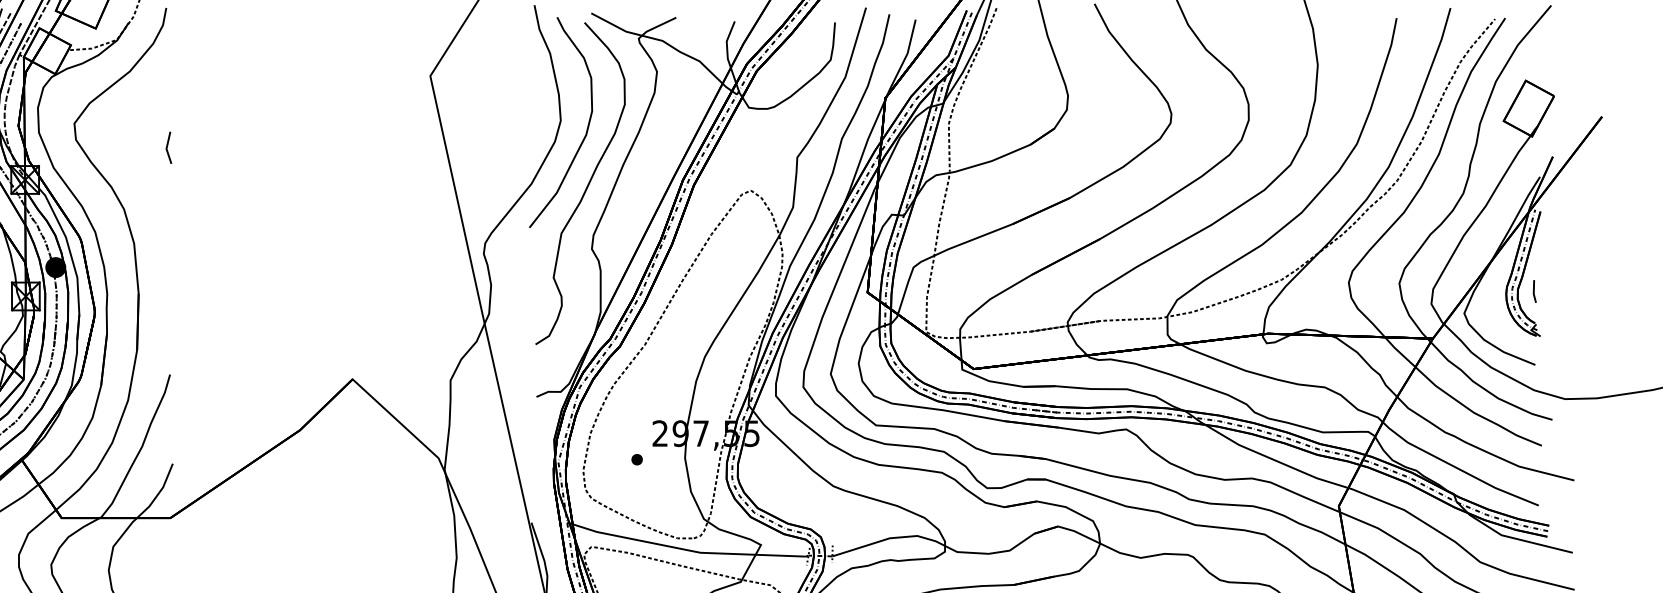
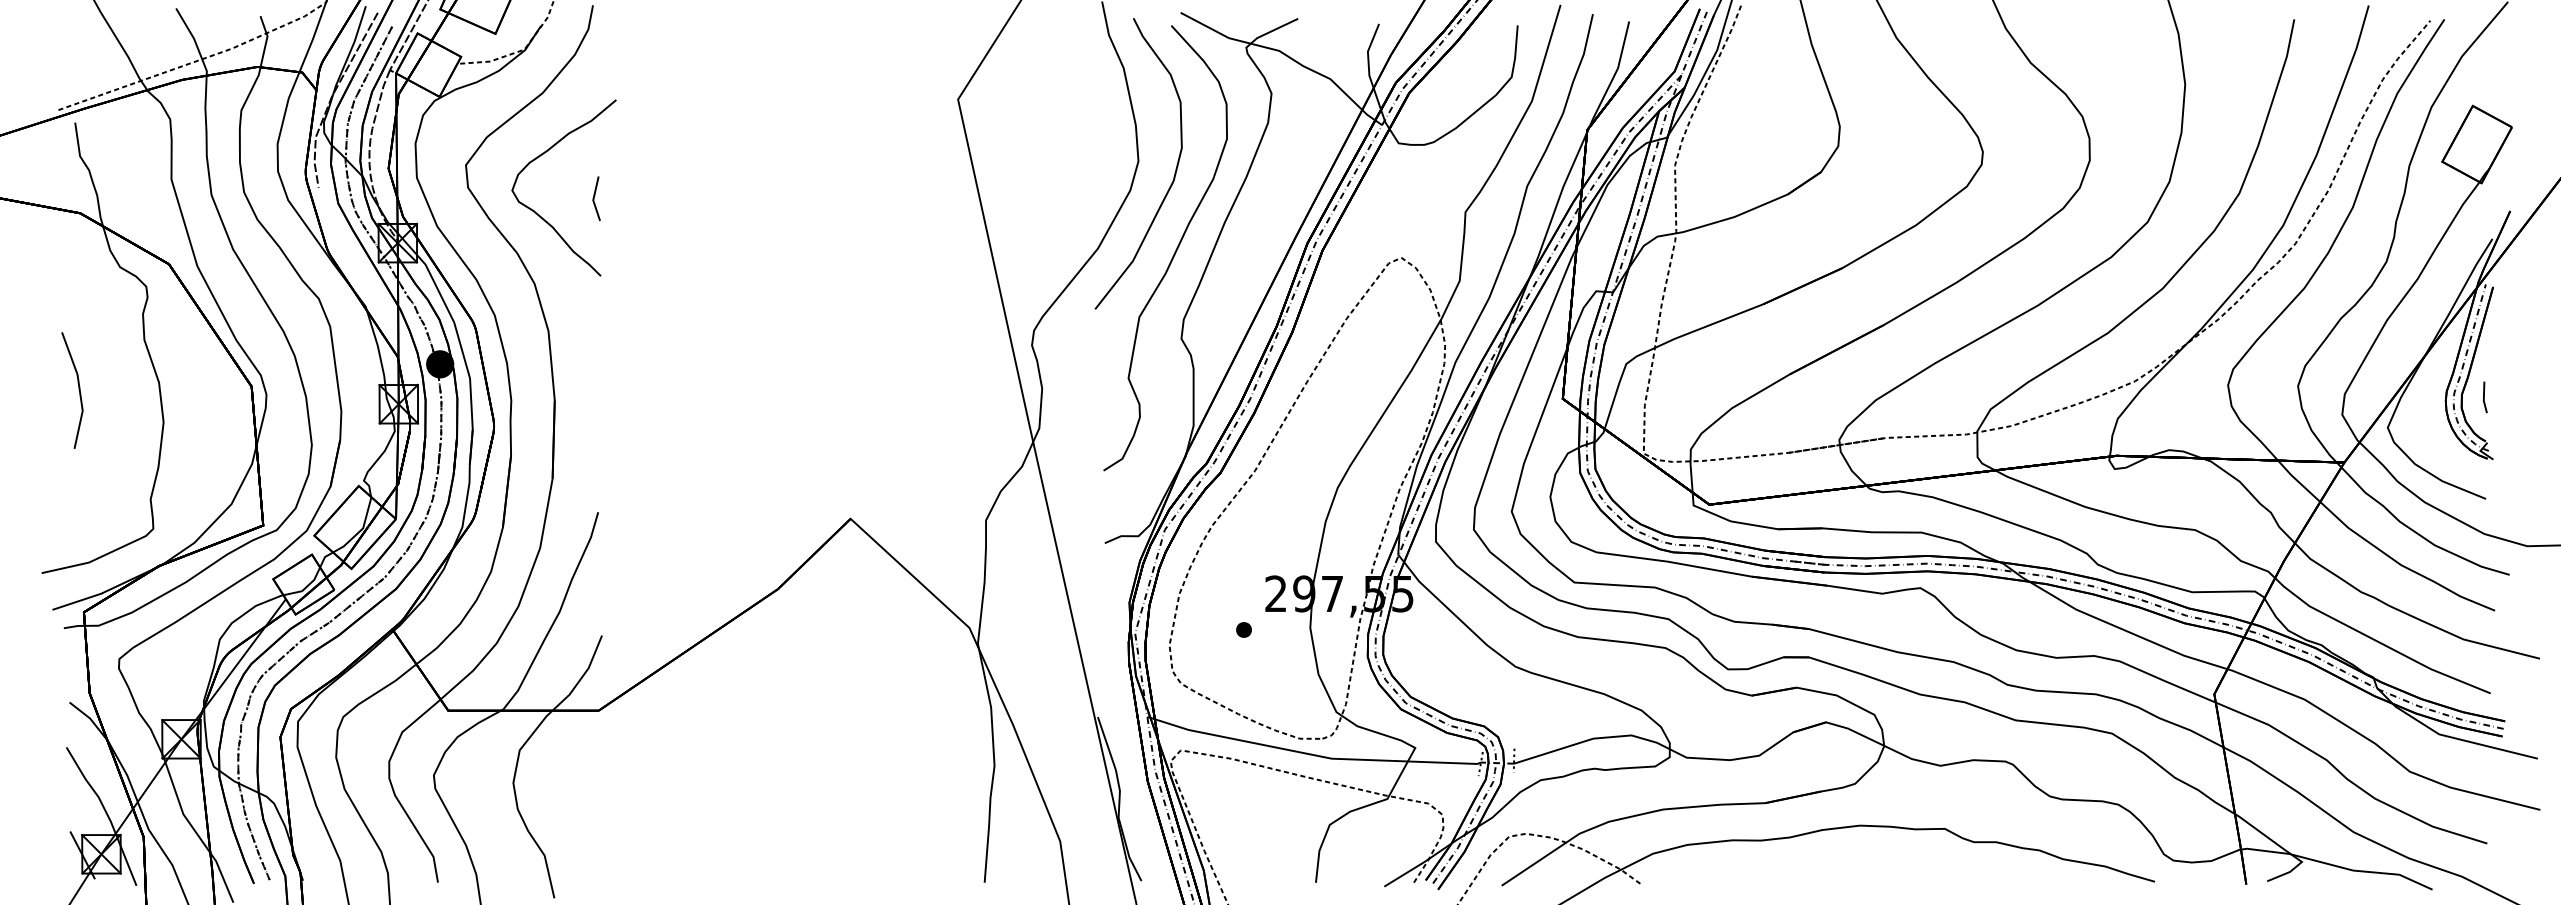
curve: (126, 158) -> (538, 213), added

